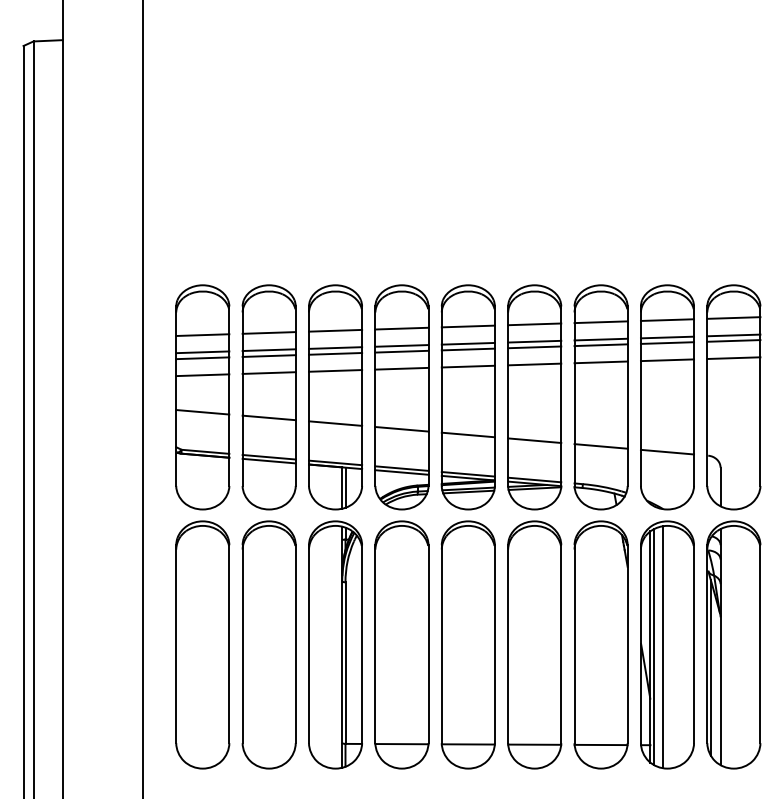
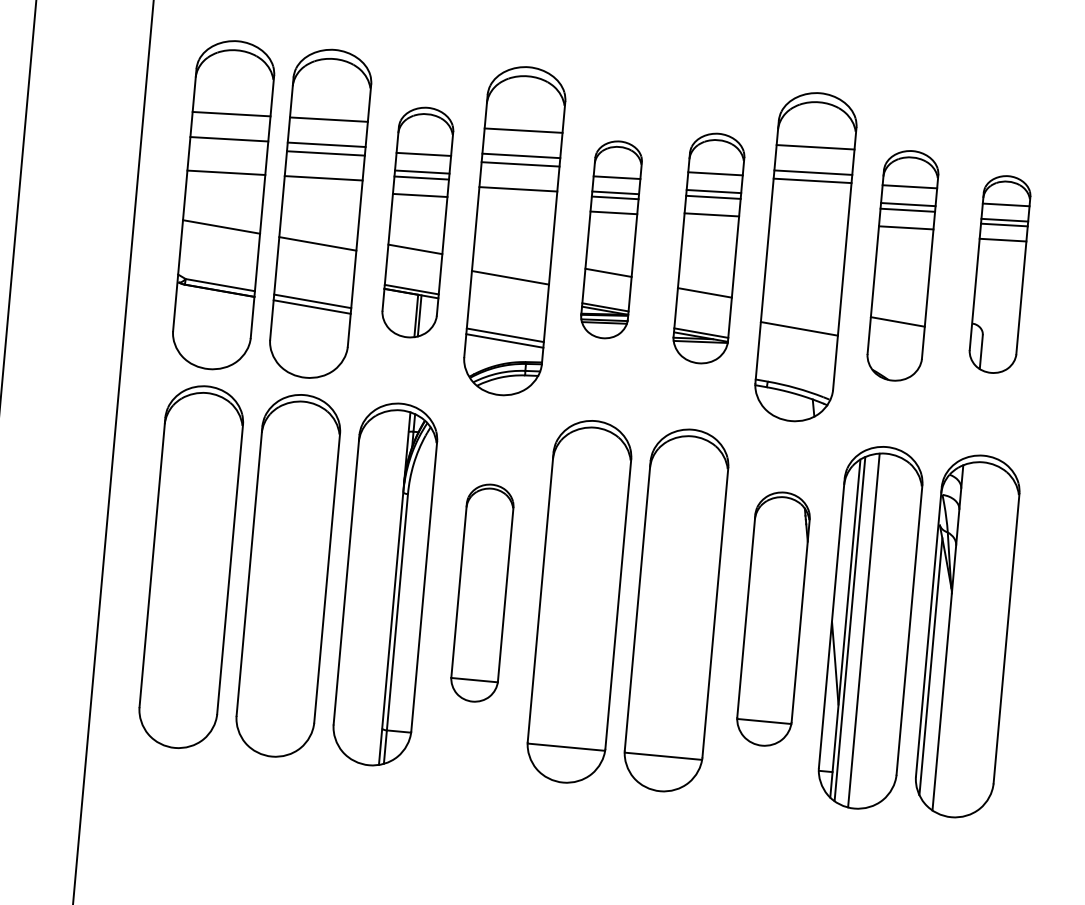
line: (202, 358) -> (228, 148), removed
line: (600, 362) -> (809, 206), removed
part: (335, 397) -> (417, 222), size x0.7
part: (467, 397) -> (610, 239), size x0.6
part: (534, 397) -> (708, 248), size x0.7
part: (667, 397) -> (902, 265), size x0.7
part: (733, 397) -> (999, 274), size x0.6
part: (401, 644) -> (481, 592), size x0.6
part: (600, 644) -> (772, 618), size x0.7

